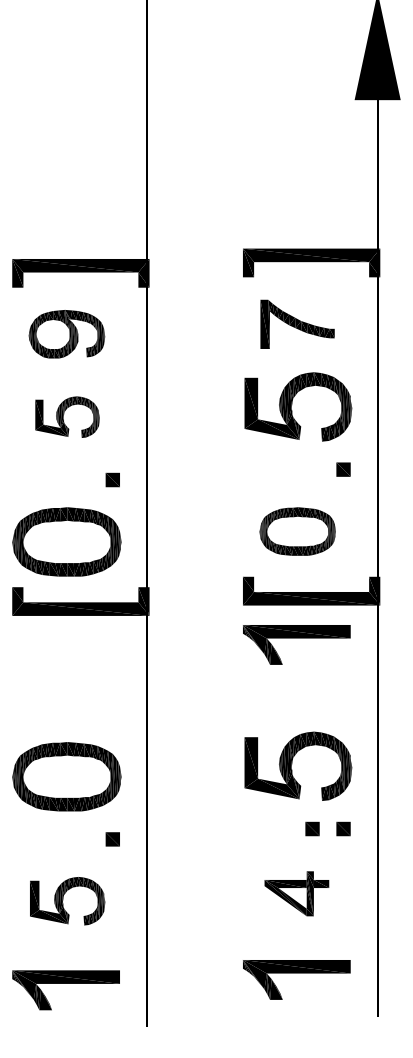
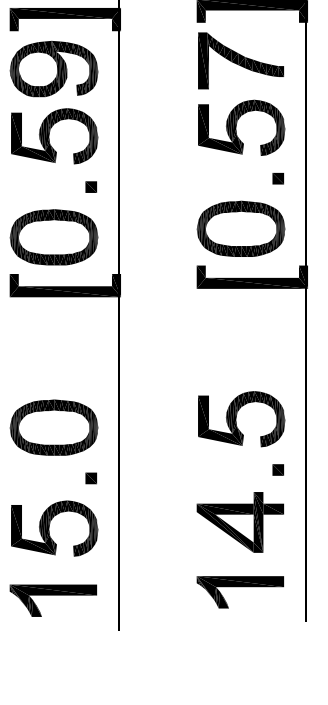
part: (297, 324) -> (240, 61), size x1.43
part: (66, 333) -> (53, 68), size x1.43
part: (67, 416) -> (54, 135), size x1.67
part: (297, 531) -> (240, 228), size x1.43
part: (296, 644) -> (240, 320), removed
part: (312, 828) -> (253, 469), removed
part: (296, 893) -> (240, 522), size x1.67
part: (67, 900) -> (54, 527), size x1.43

